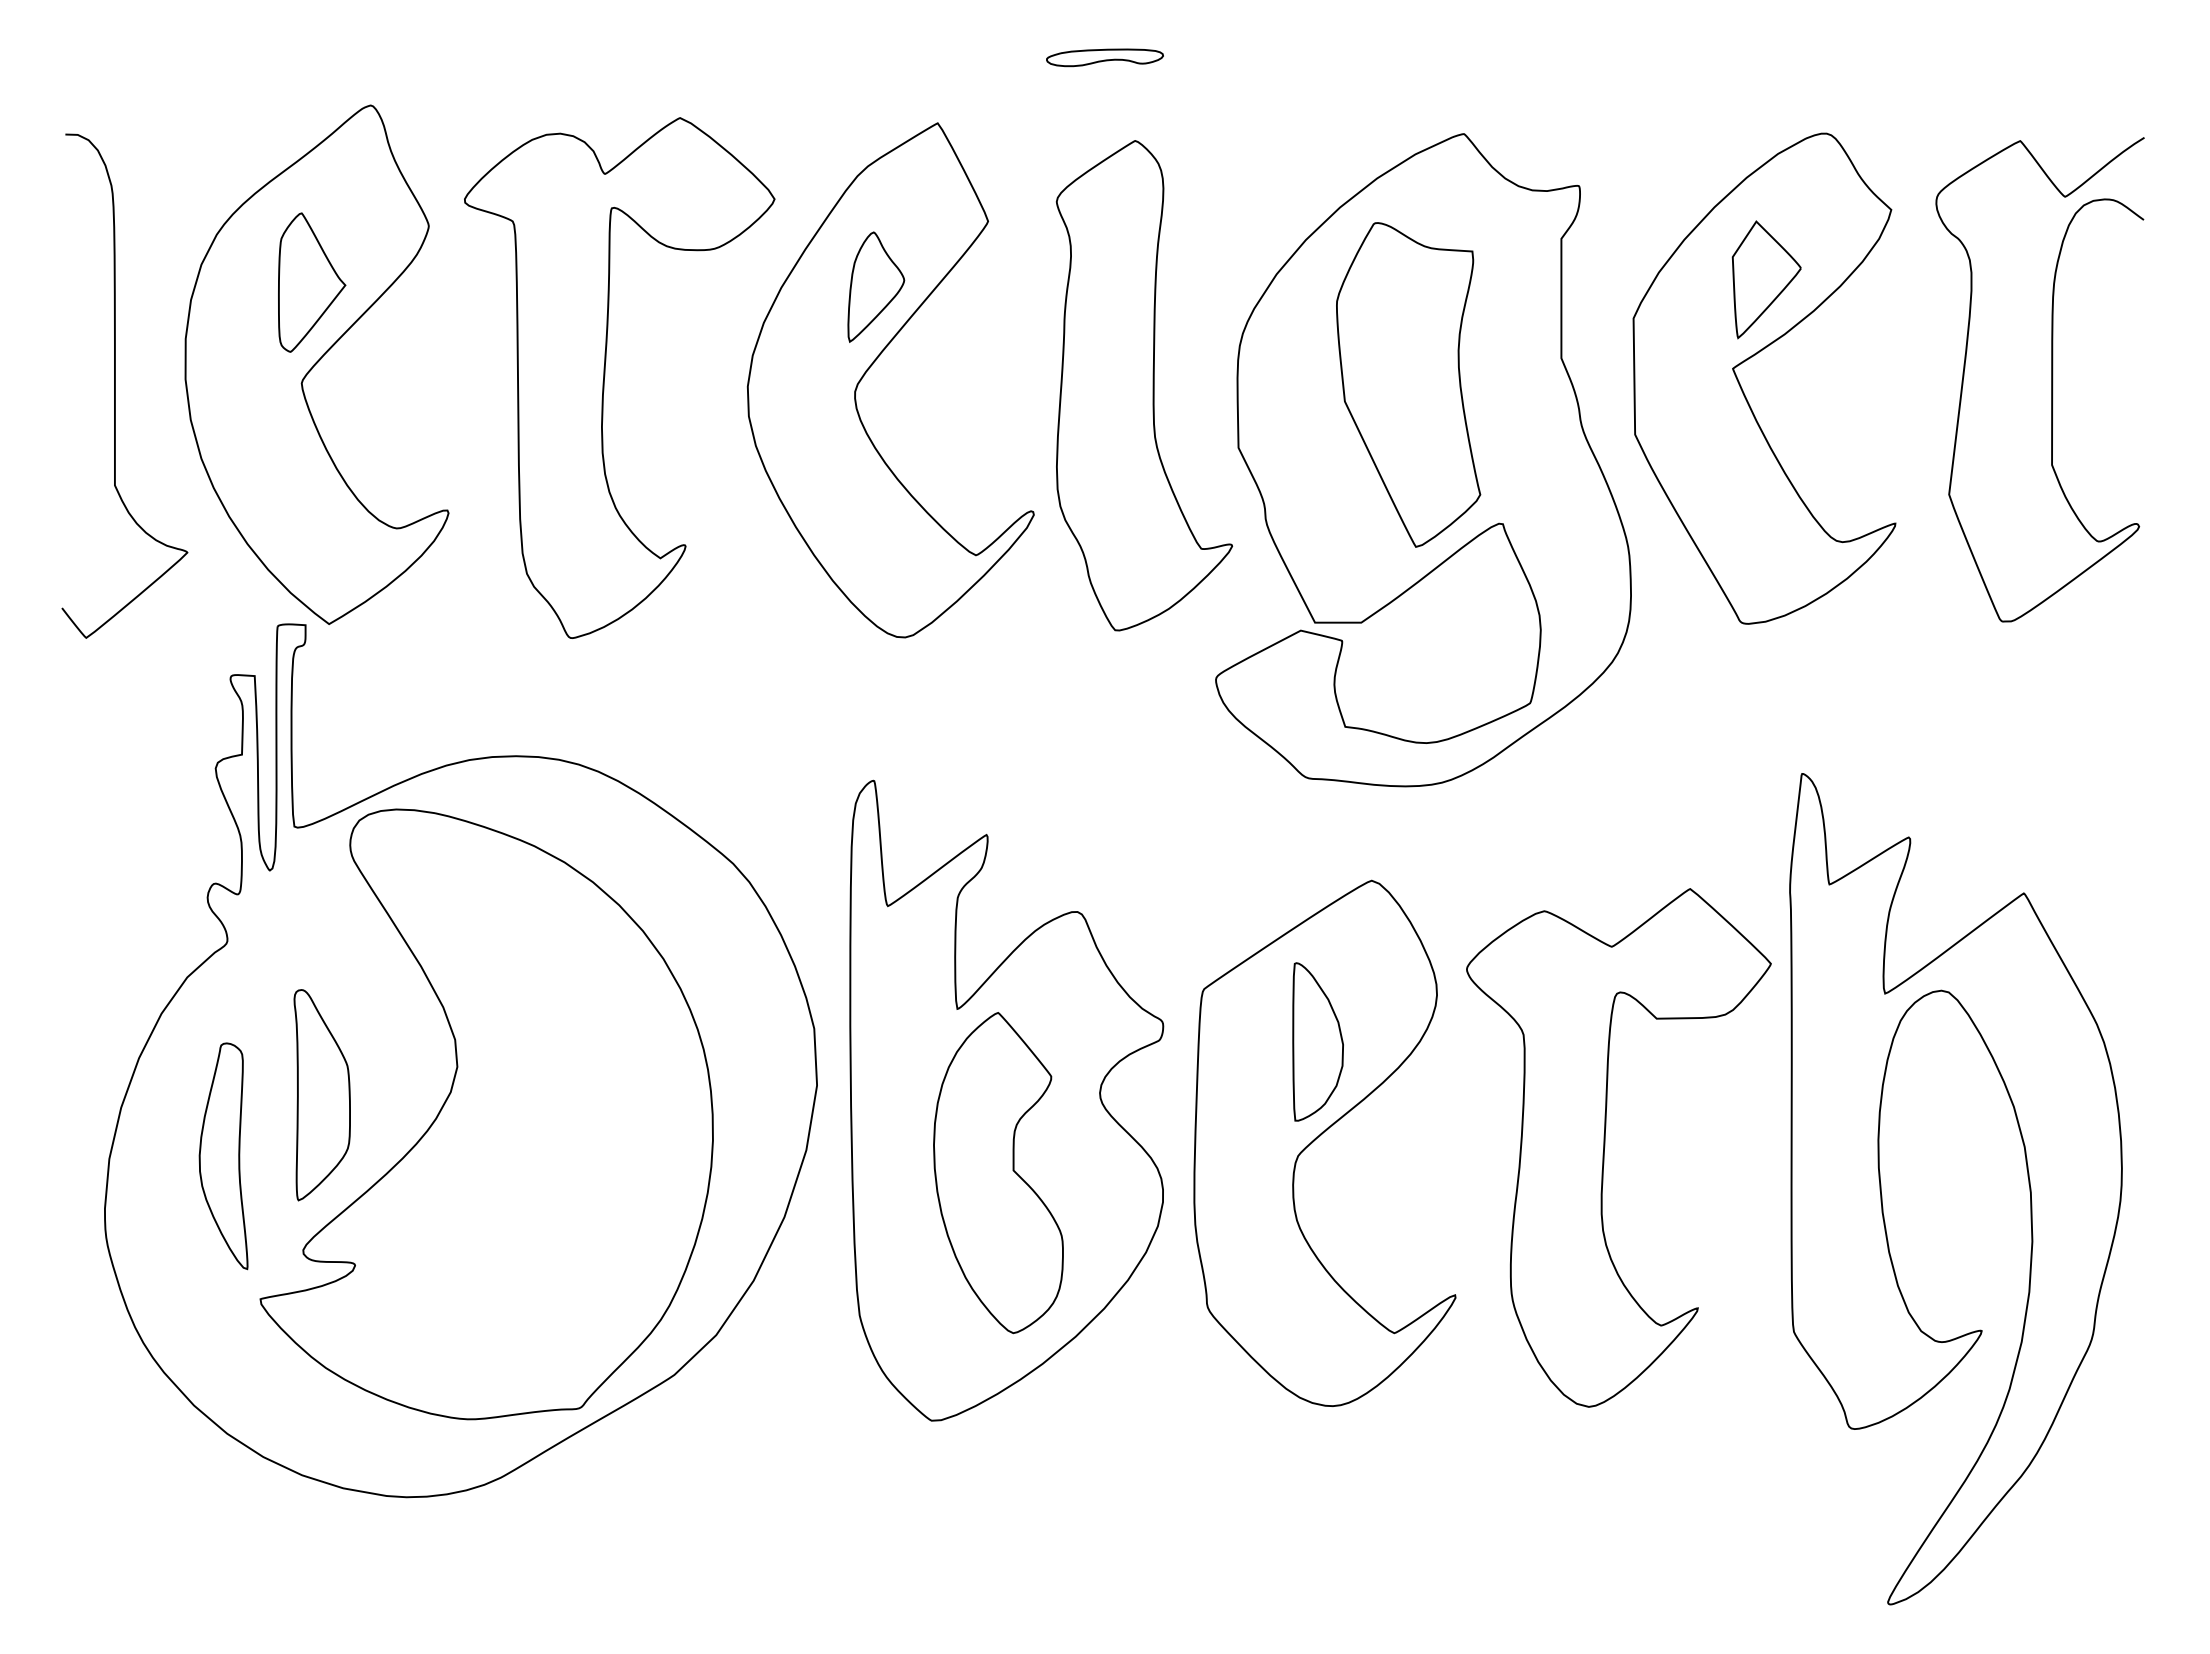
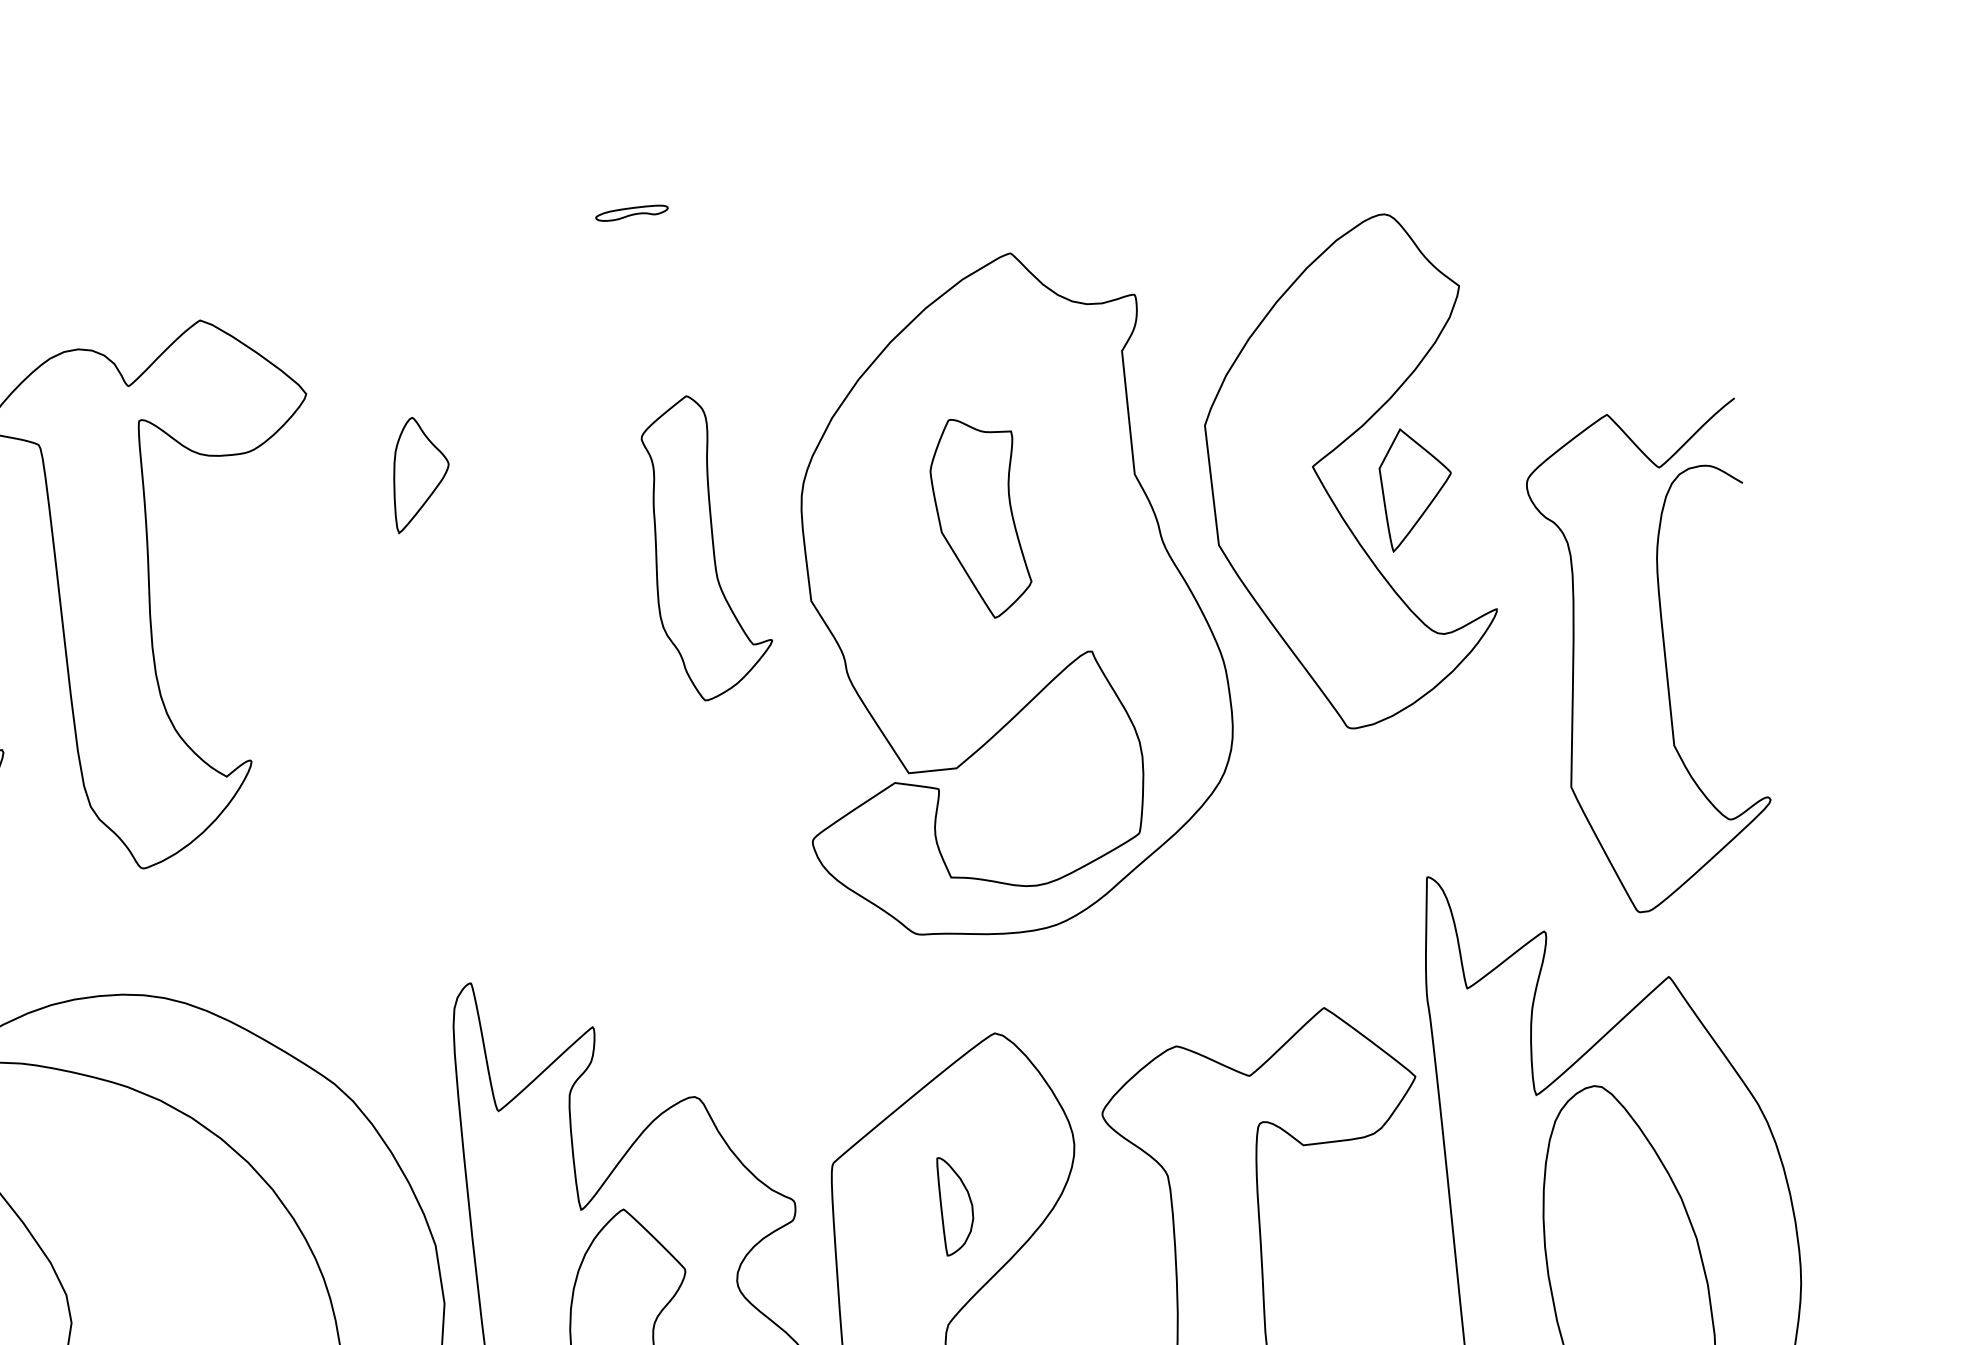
part: (1104, 57) -> (631, 212), size x0.6
part: (1766, 279) -> (1416, 488), moved
part: (873, 364) -> (425, 554), removed
curve: (2051, 379) -> (1664, 657), moved
part: (1408, 384) -> (979, 517), size x0.6
part: (1144, 385) -> (707, 546), size x0.6
part: (1317, 1041) -> (956, 1204), size x0.6

